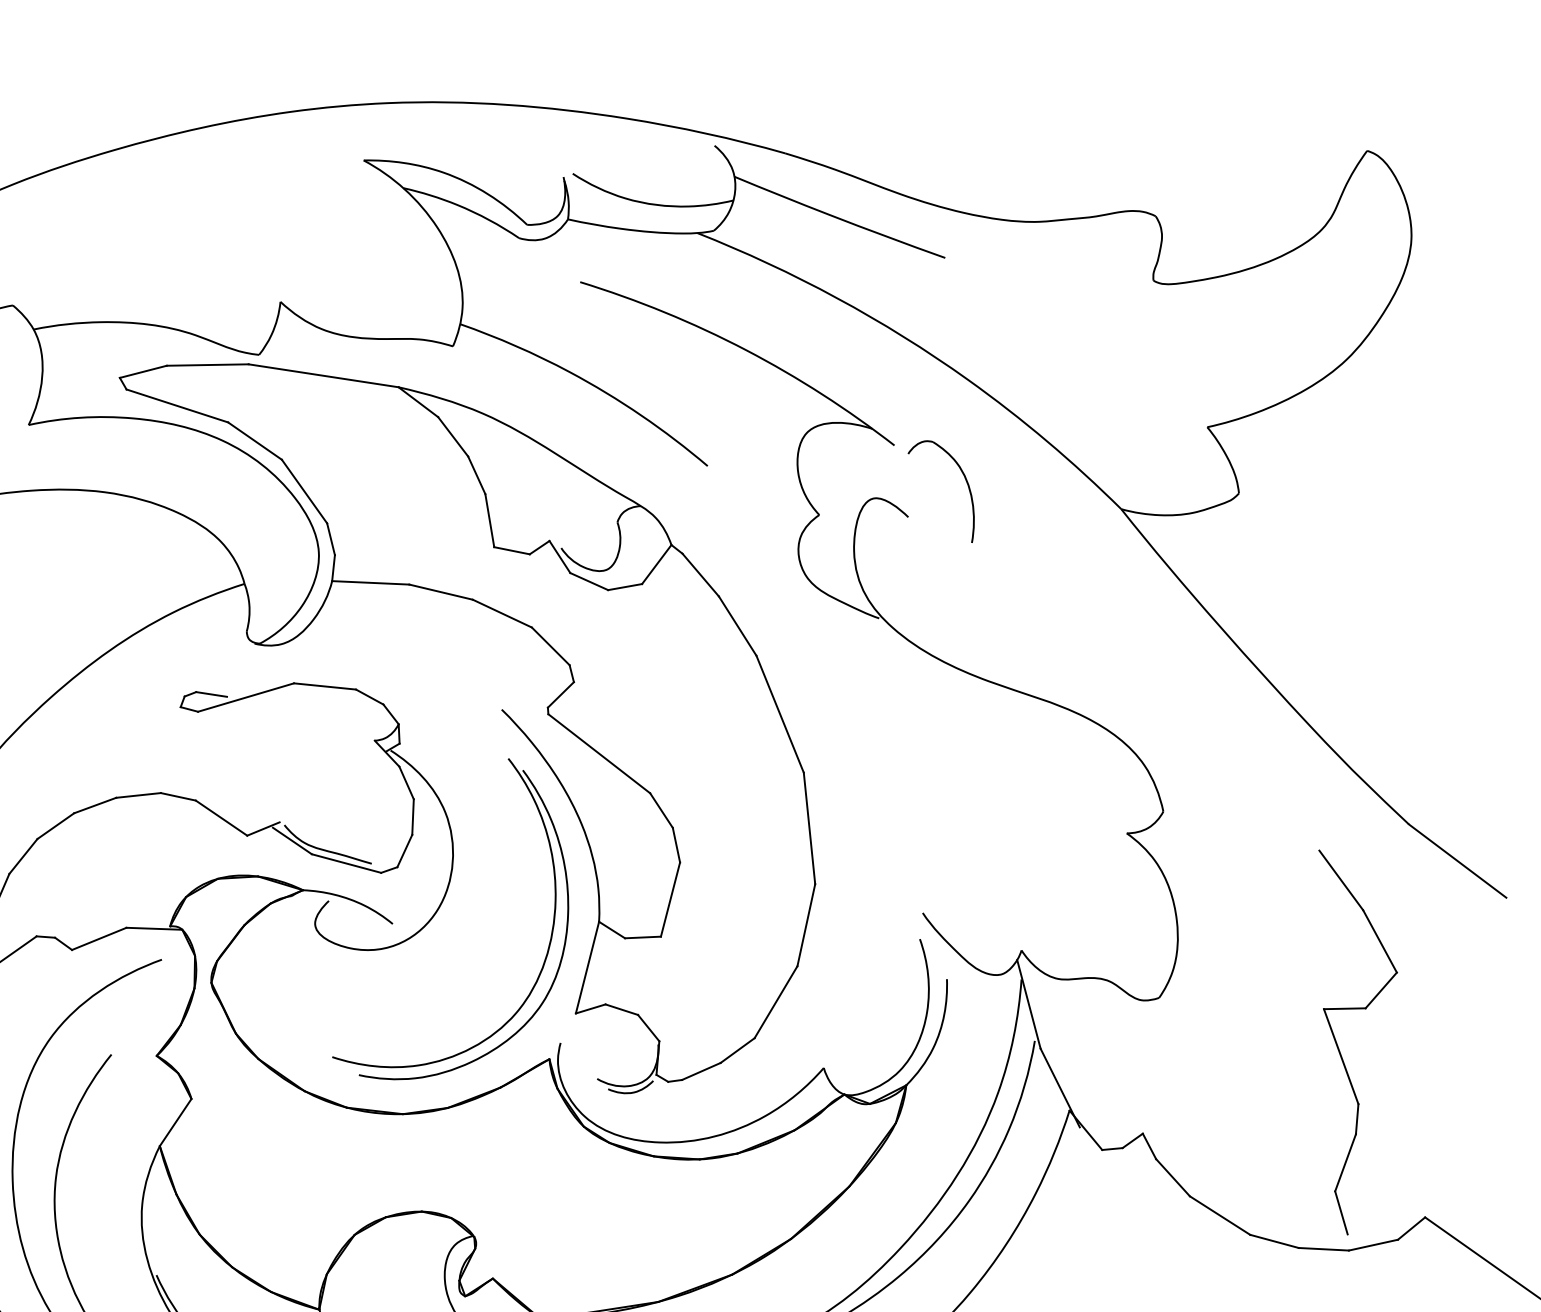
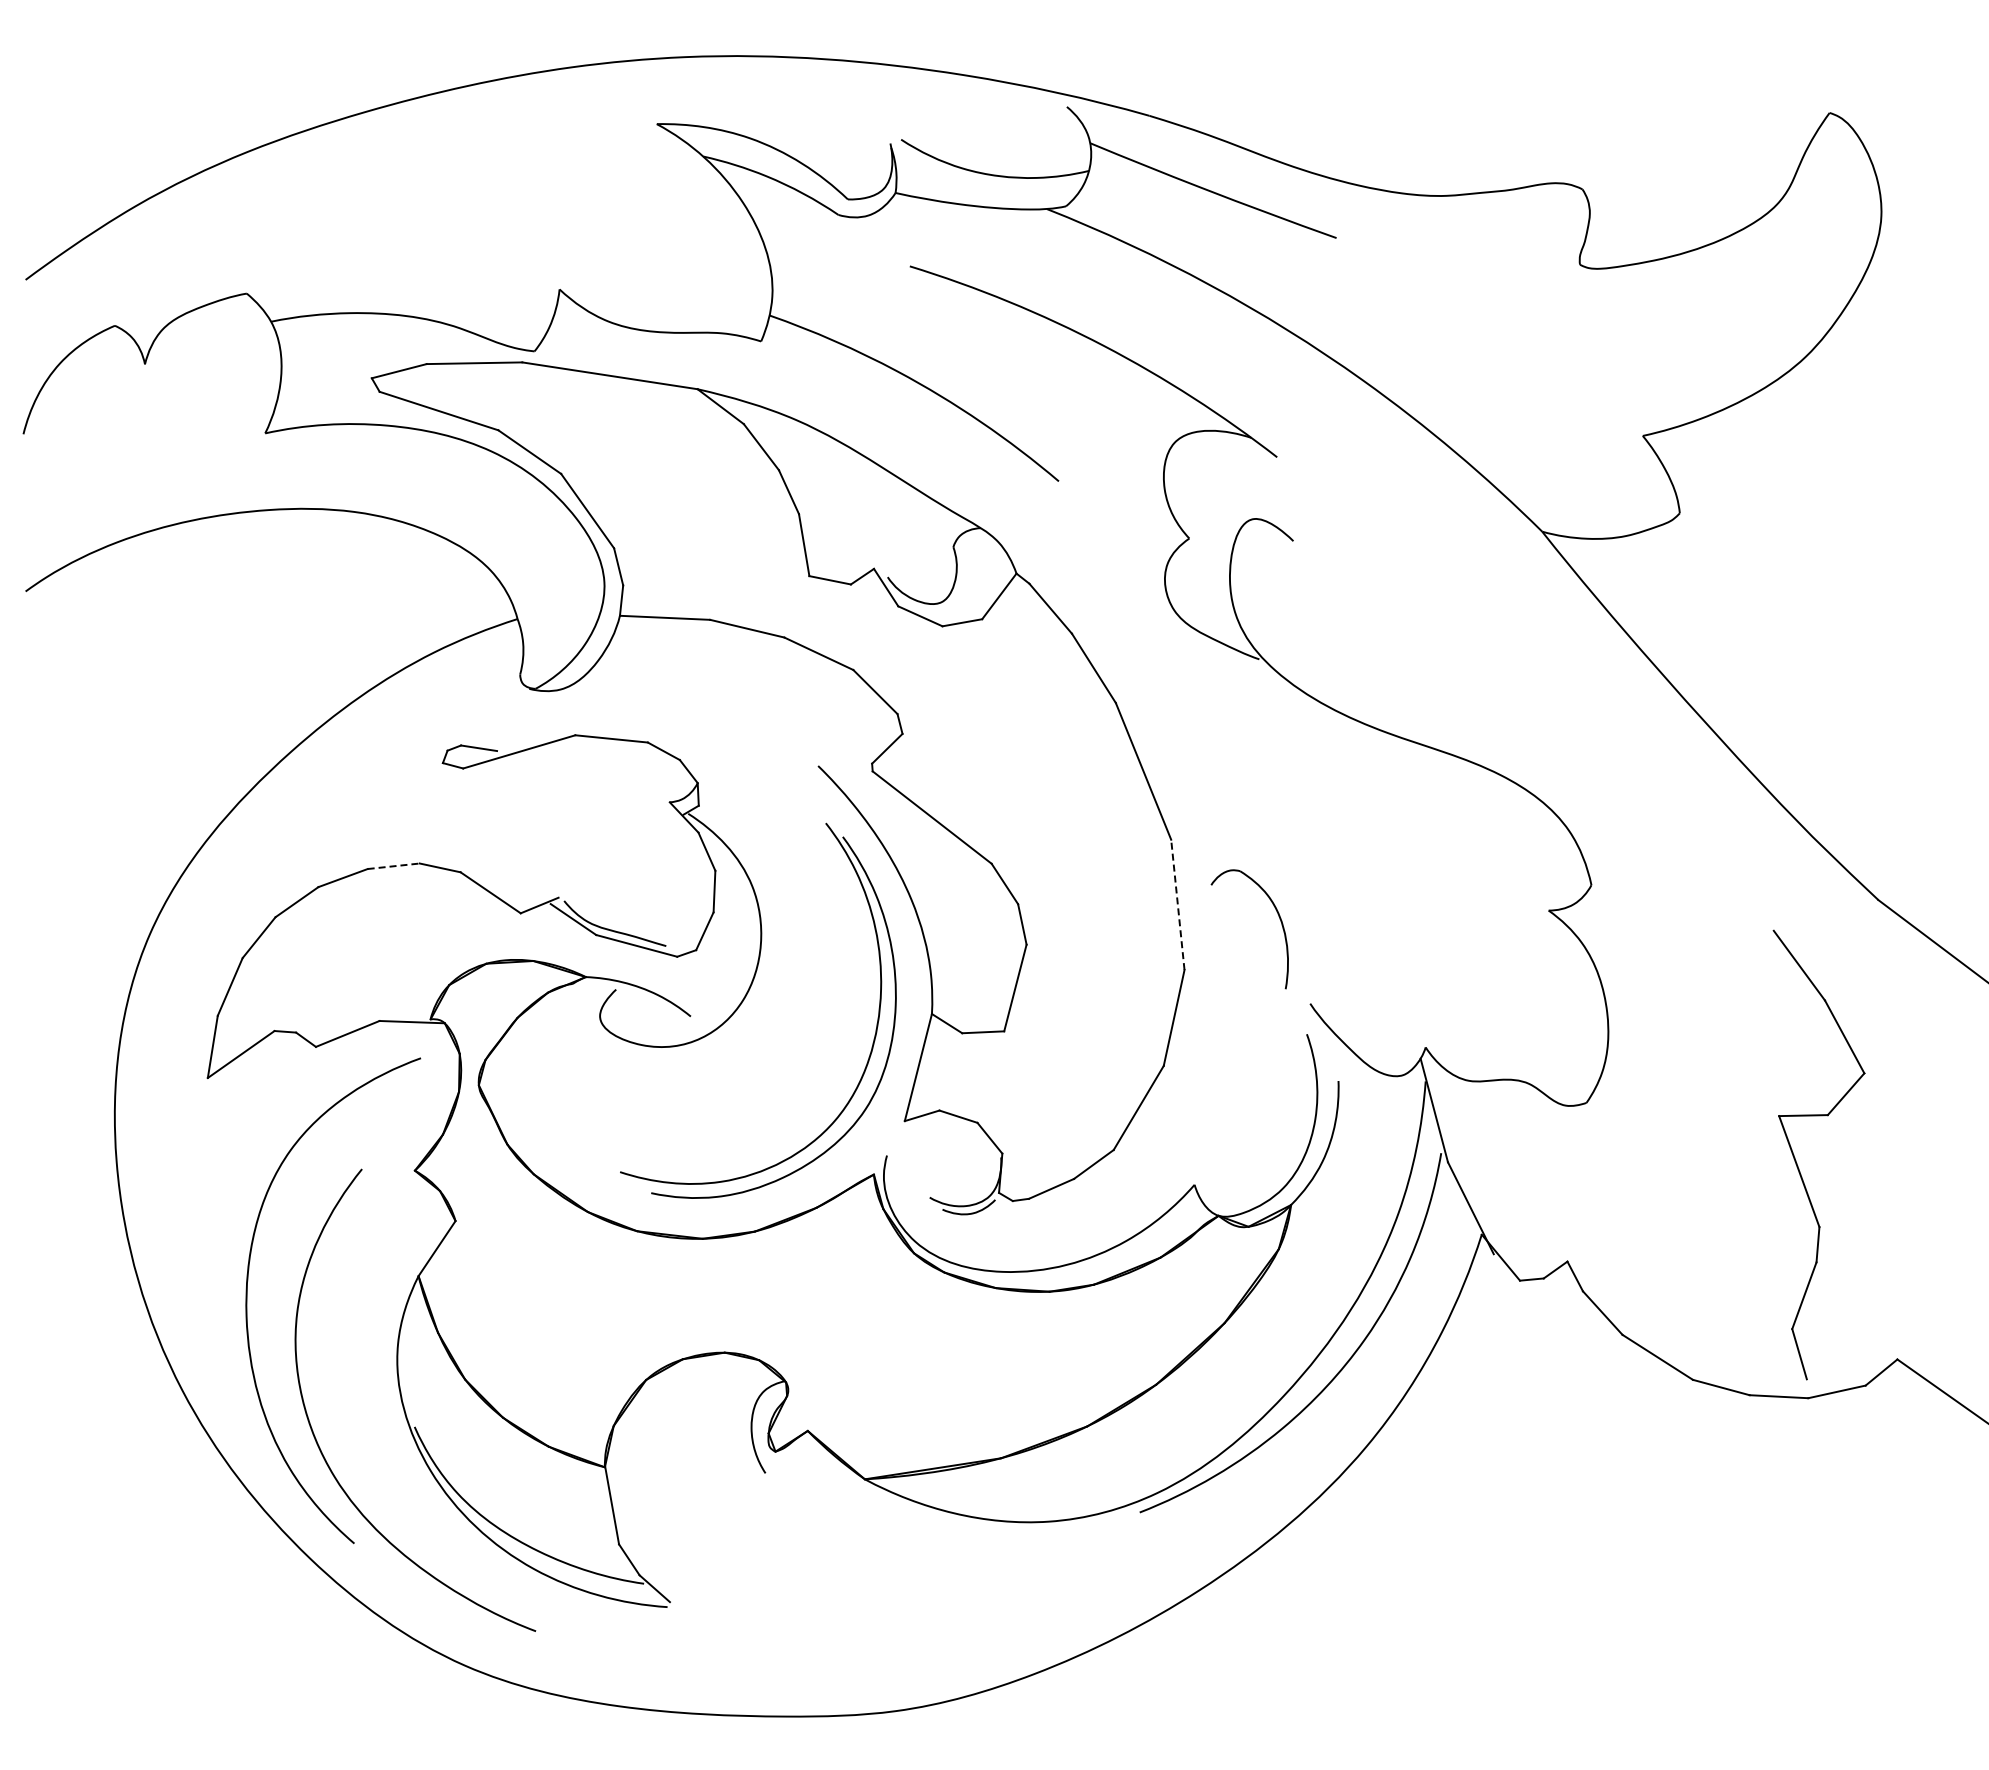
part: (966, 483) -> (1279, 919), moved
line: (139, 795) -> (394, 866), solid -> dashed
line: (809, 828) -> (1177, 904), solid -> dashed

